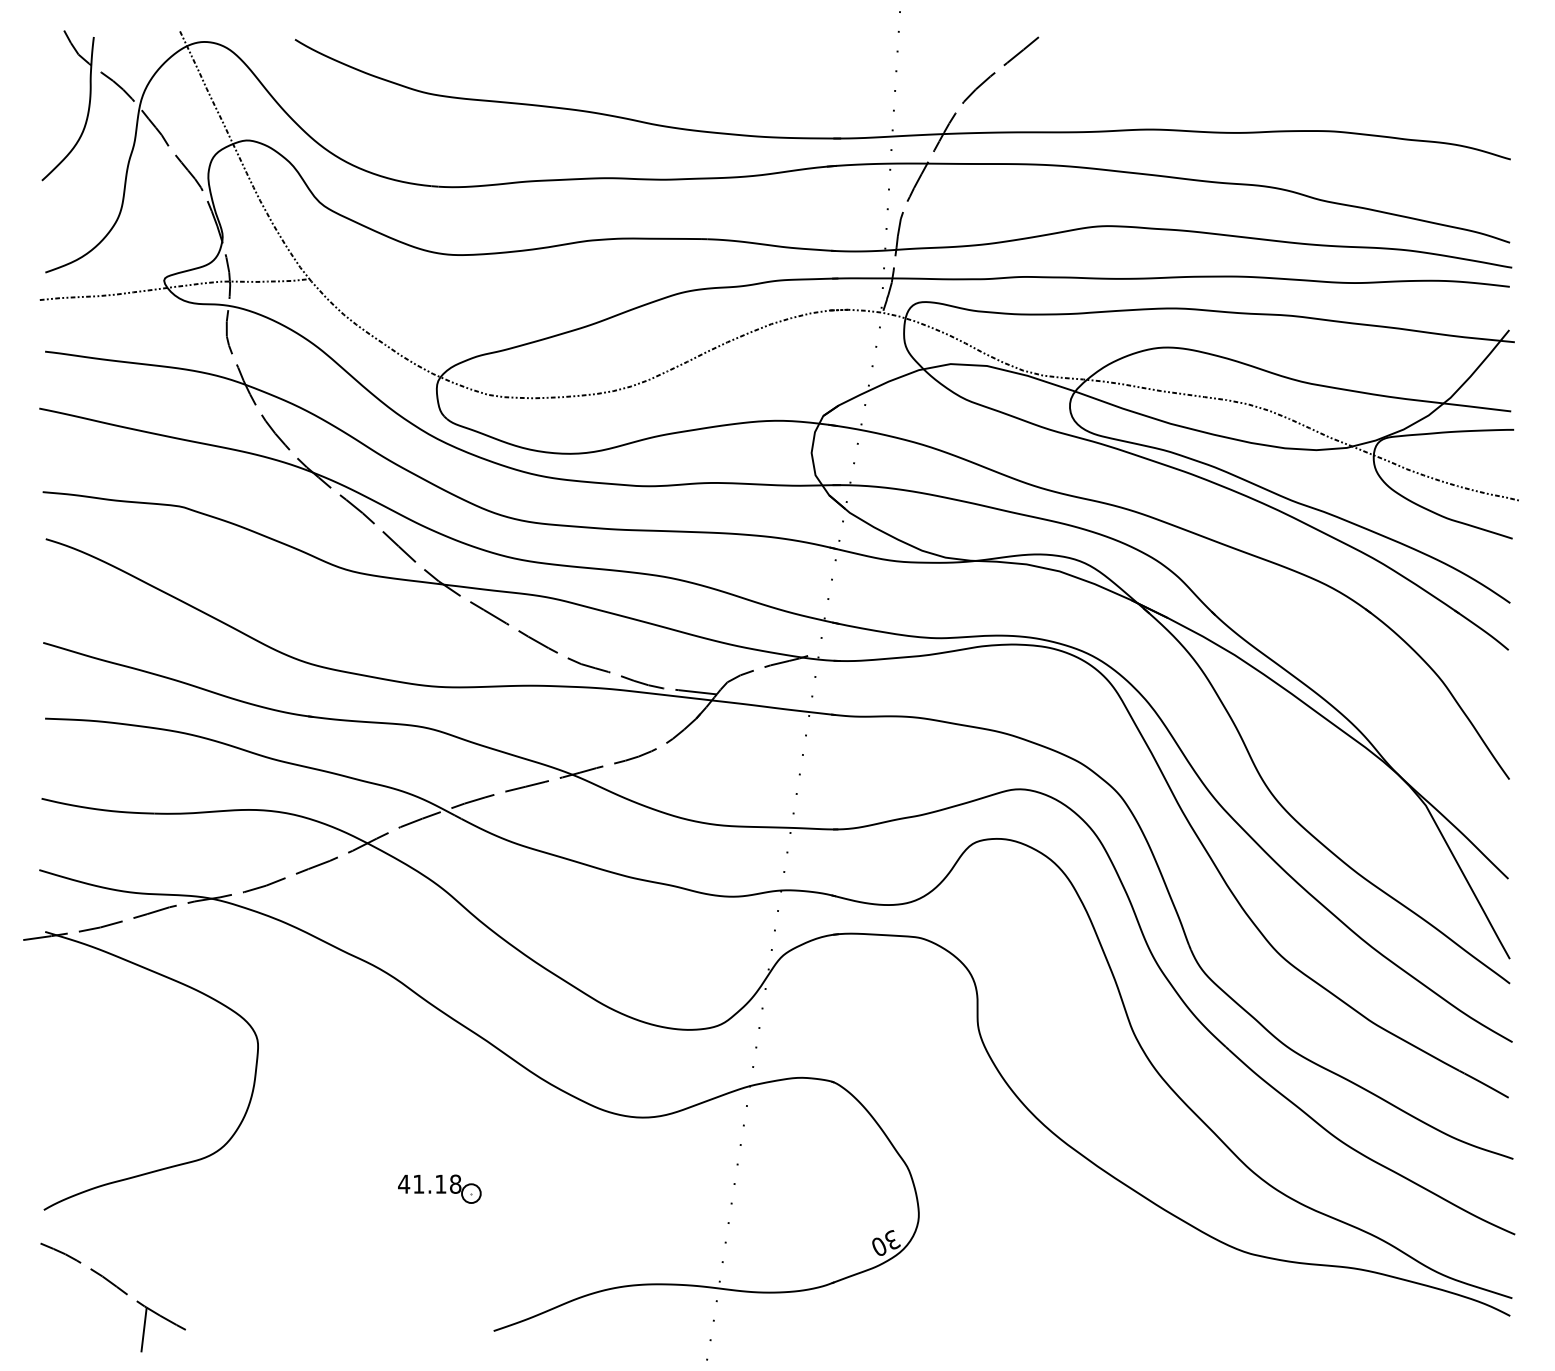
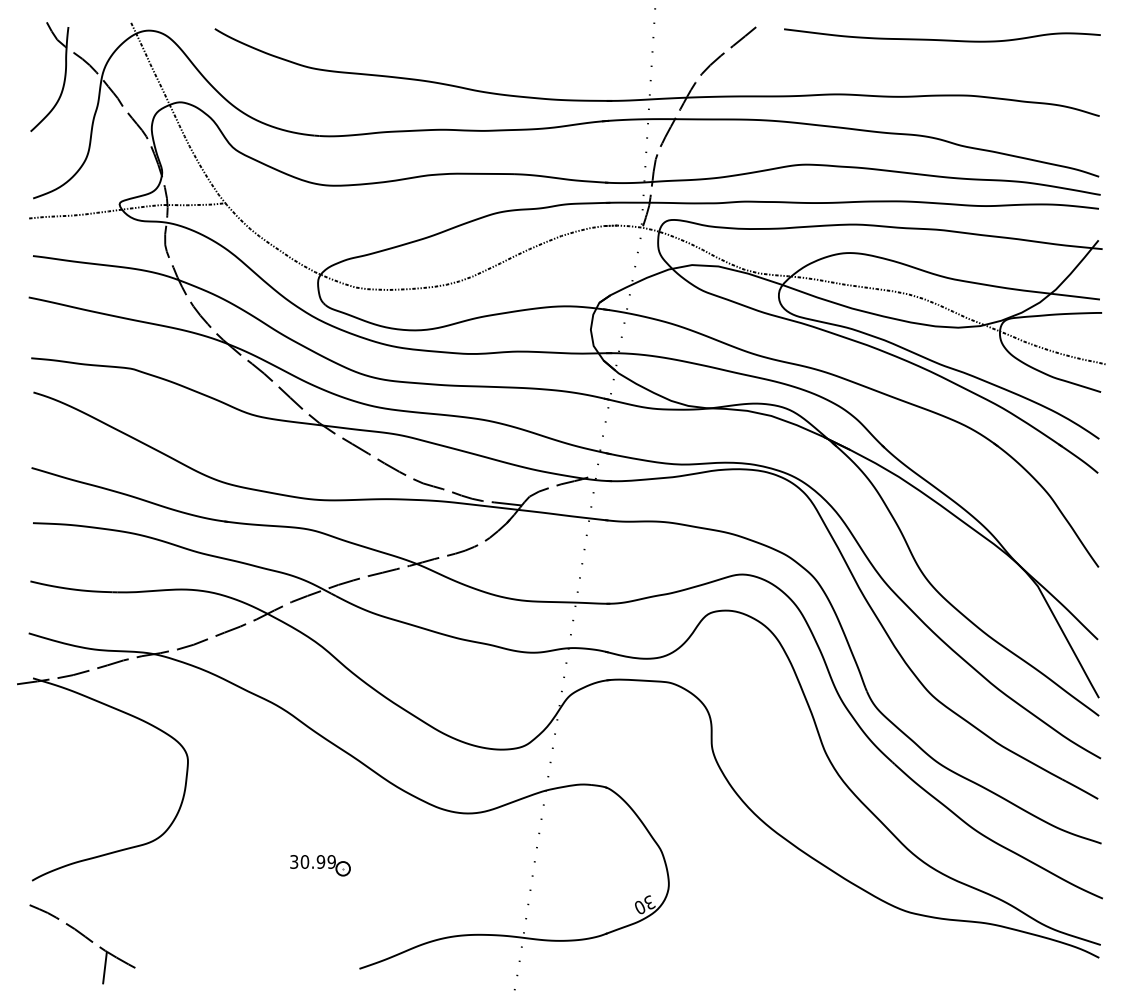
curve: (1294, 54) -> (942, 39), added
text: (429, 1183) -> (312, 861), 41.18 -> 30.99

